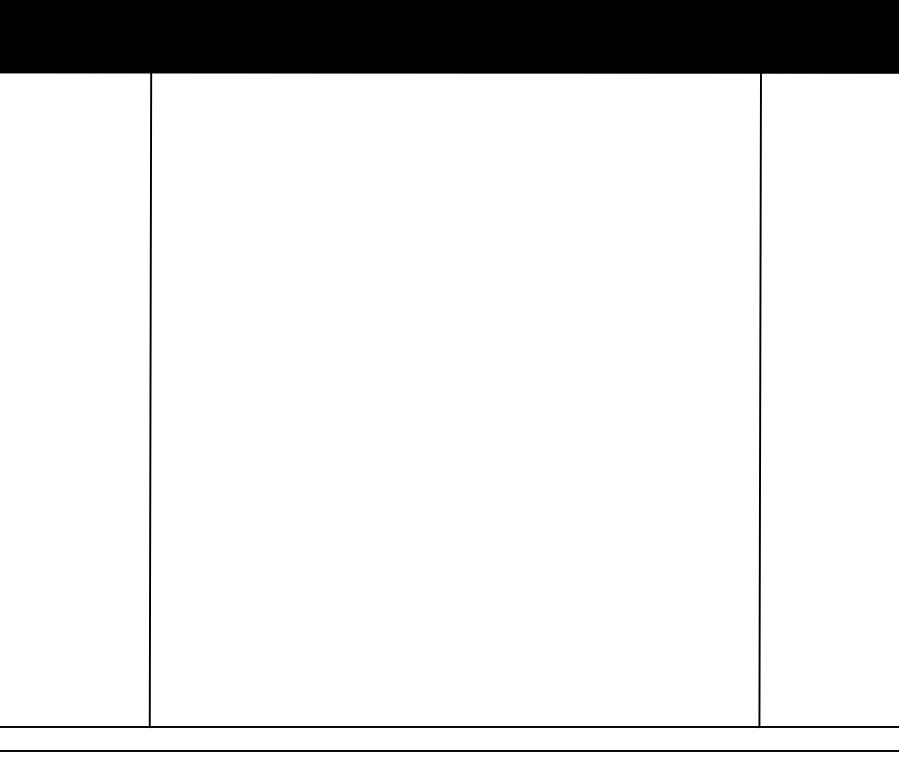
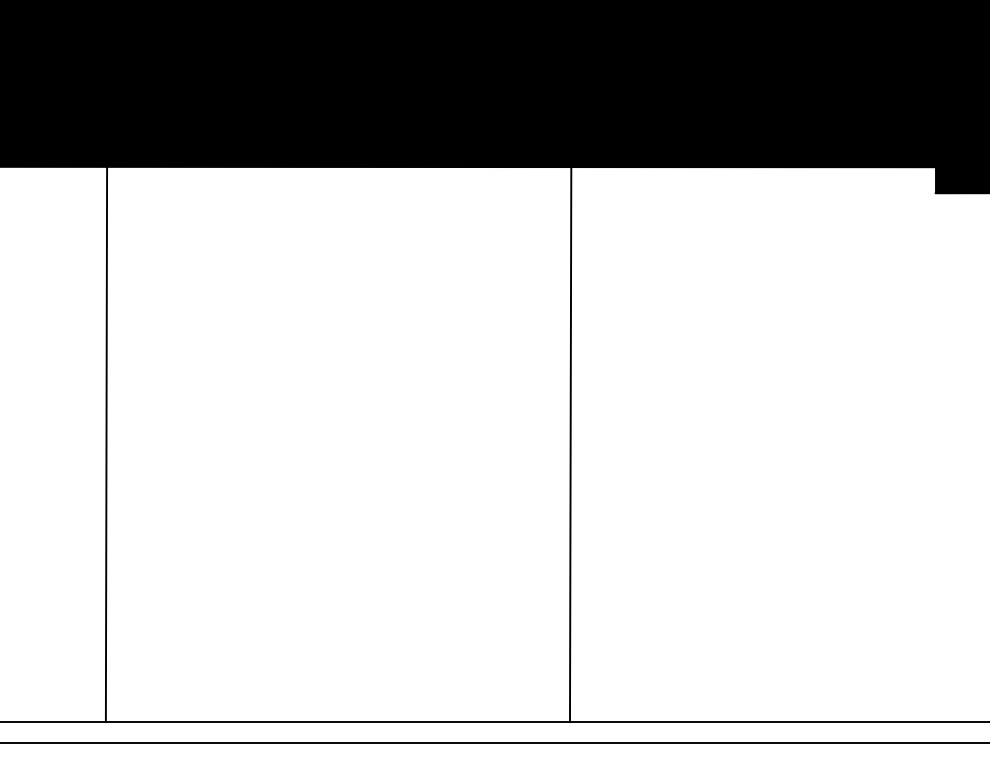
line: (150, 398) -> (106, 443), moved
line: (760, 398) -> (570, 443), moved

